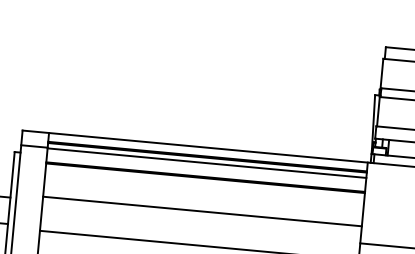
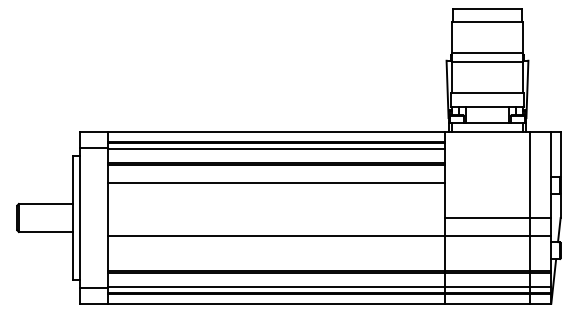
line: (202, 211) -> (276, 182), moved

